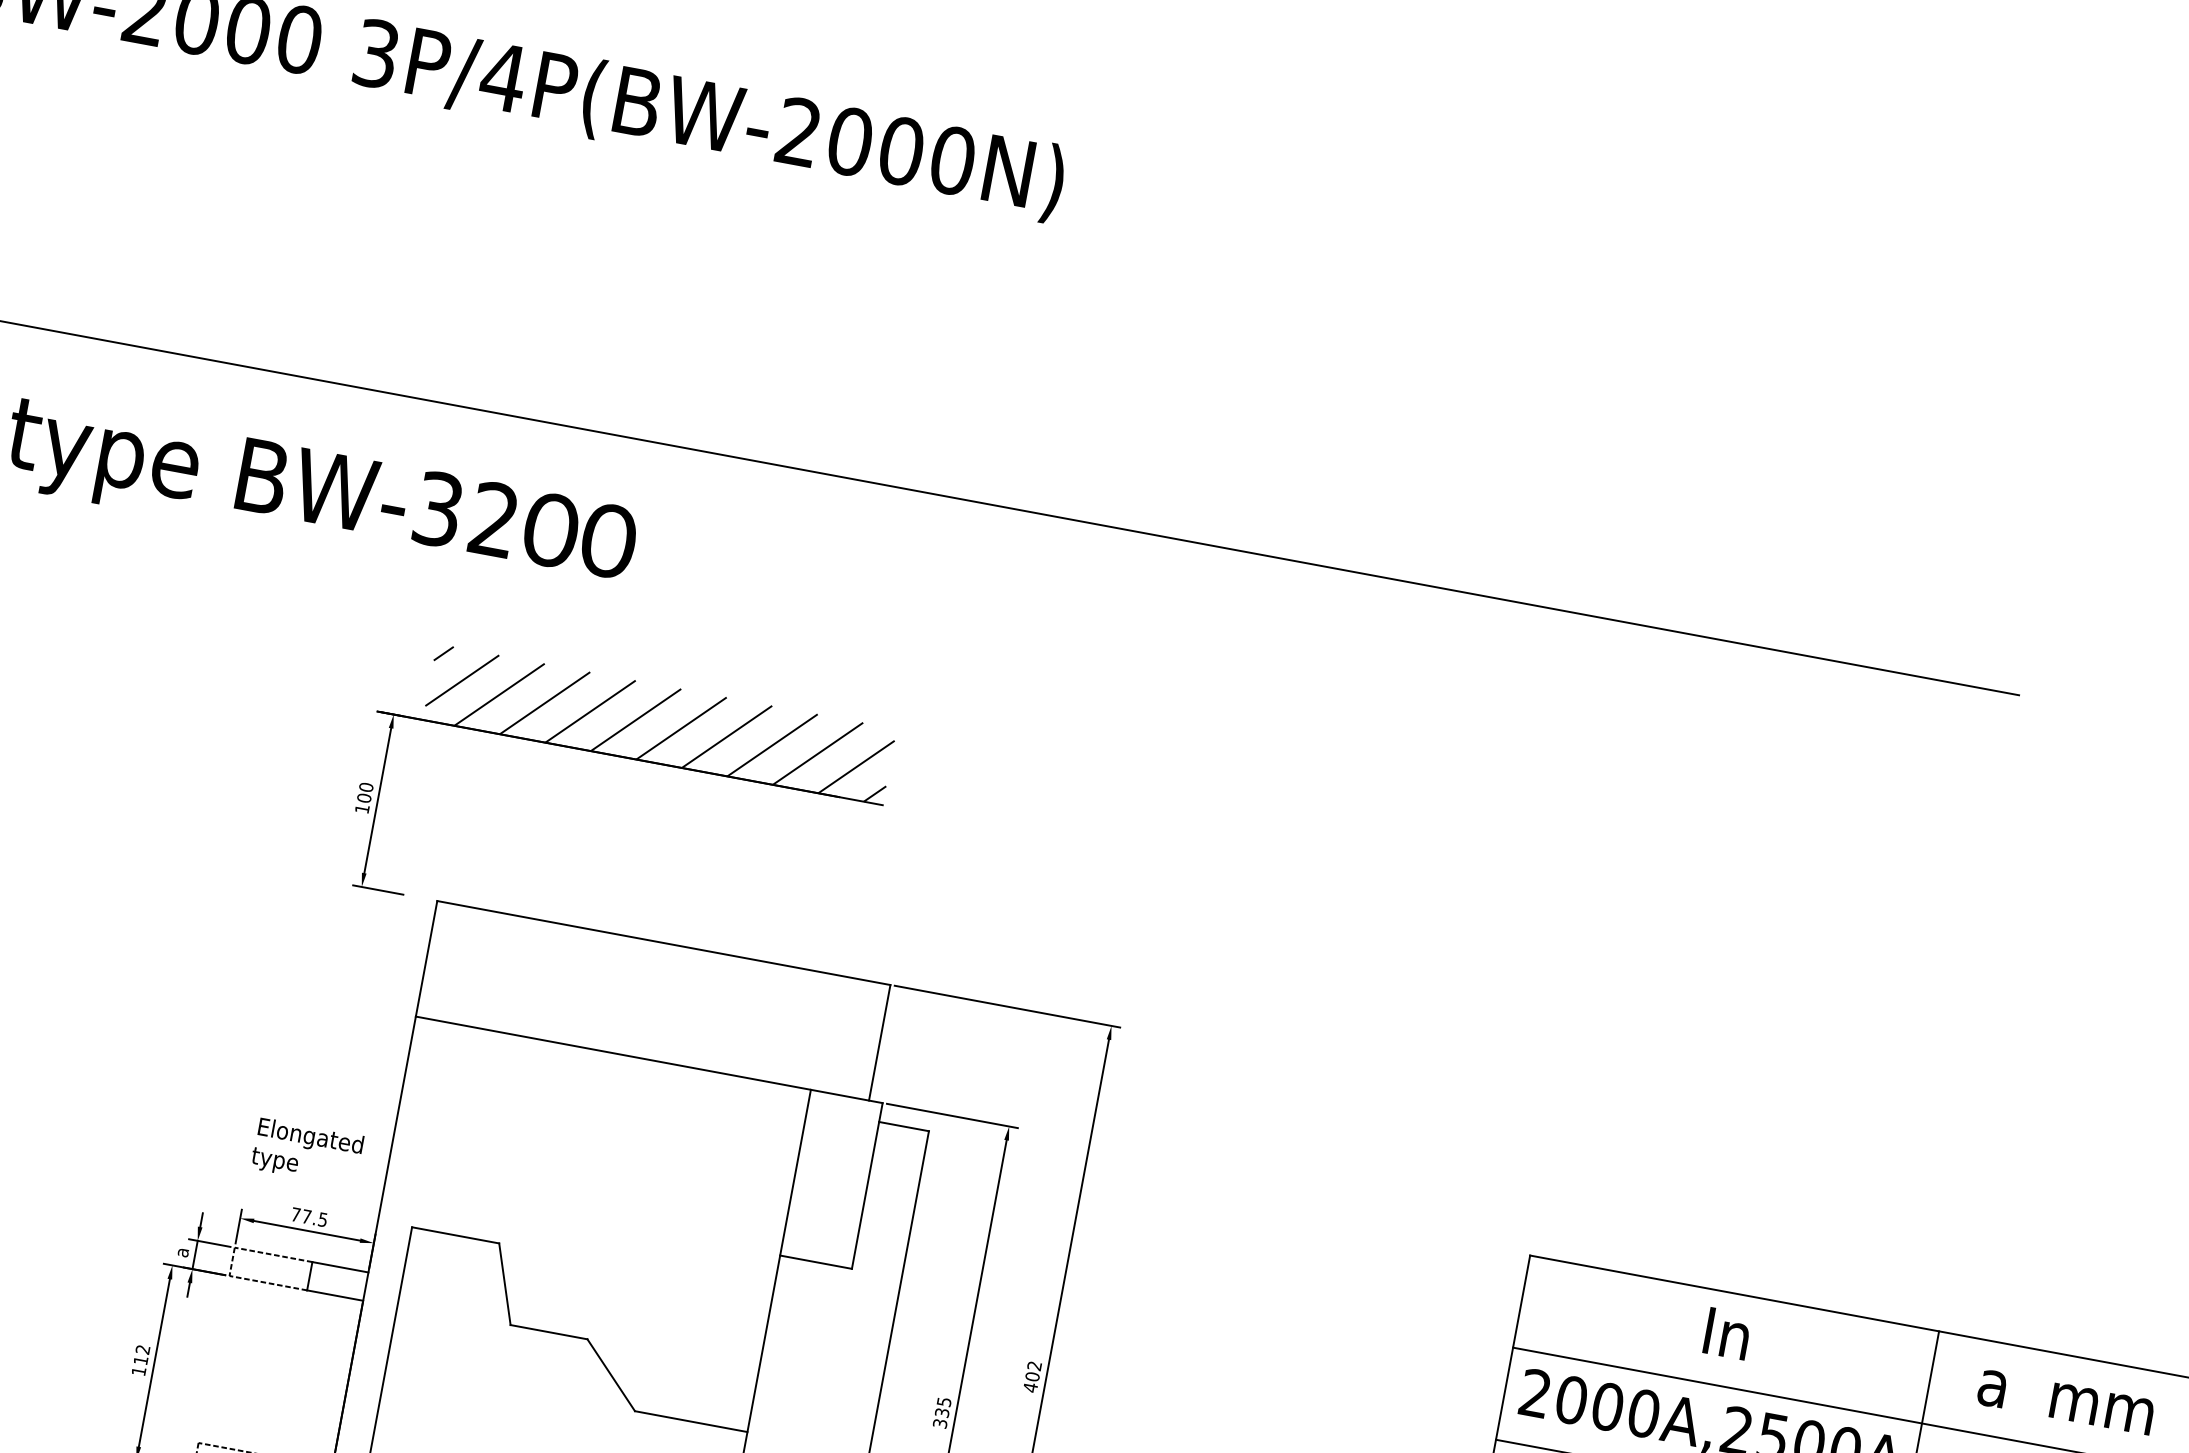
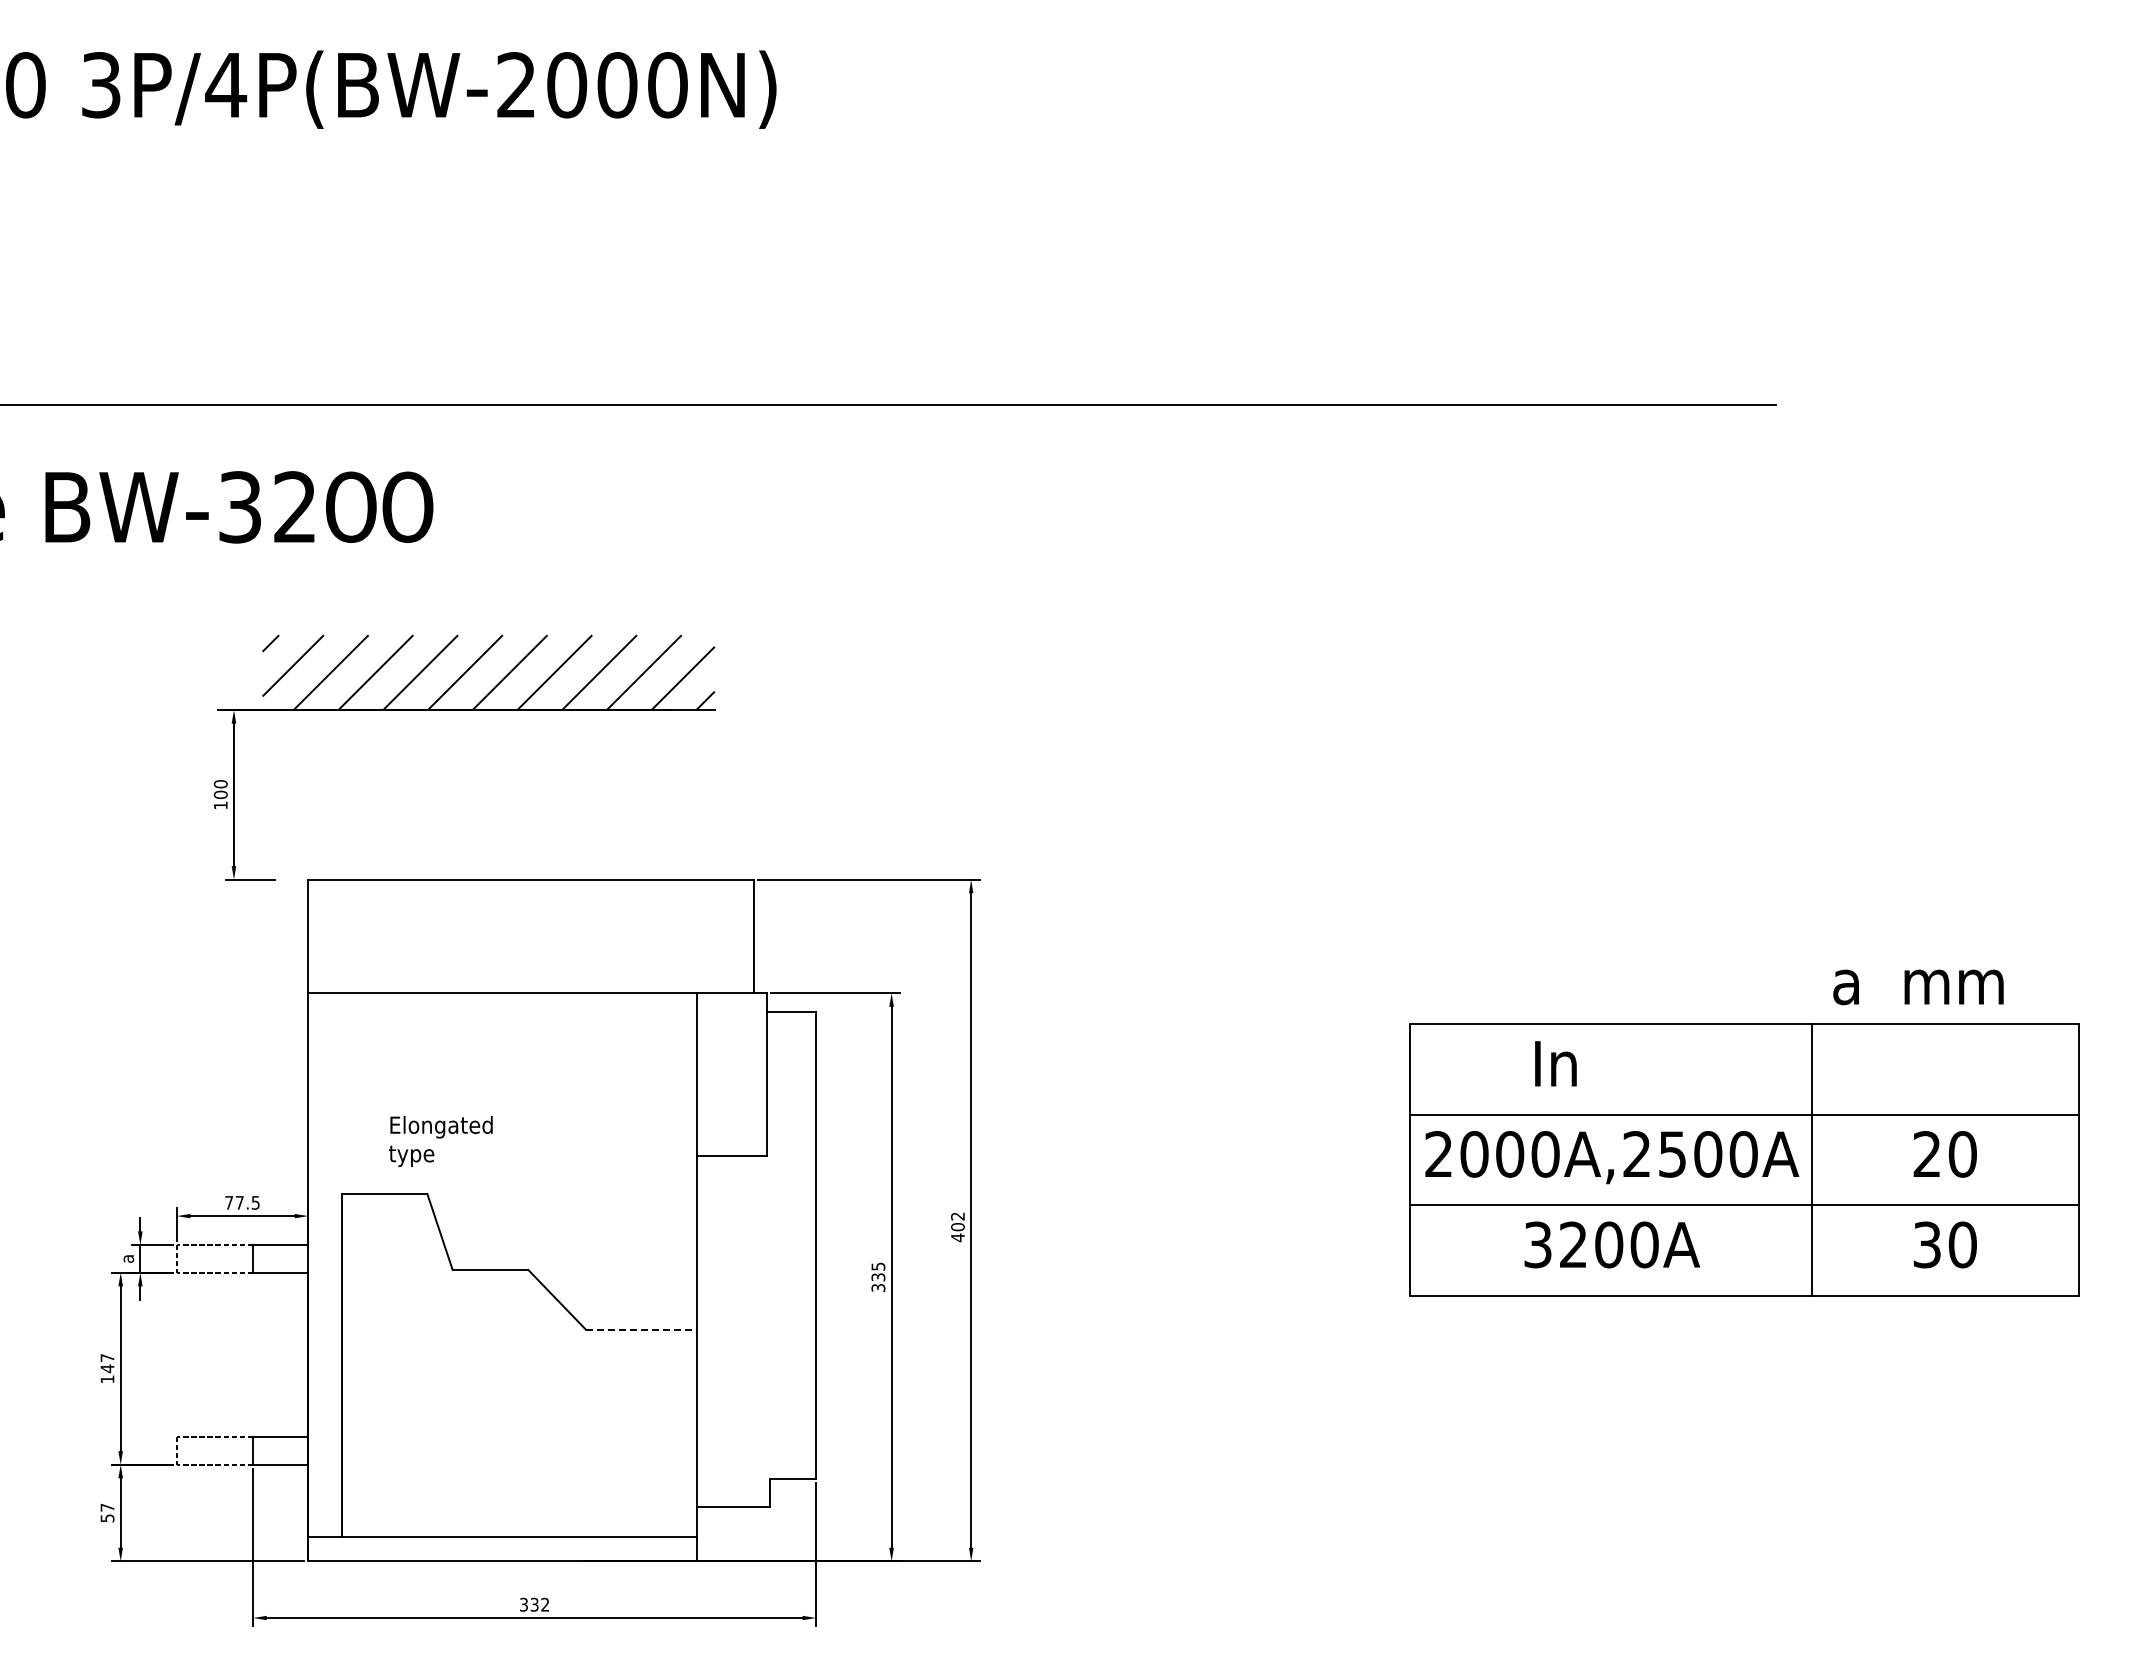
text: (306, 1152) -> (440, 1141), moved
text: (1727, 1333) -> (1555, 1063), moved
text: (141, 1355) -> (107, 1363), 112 -> 147
text: (2065, 1402) -> (1918, 987), moved
line: (691, 1421) -> (641, 1329), solid -> dashed

